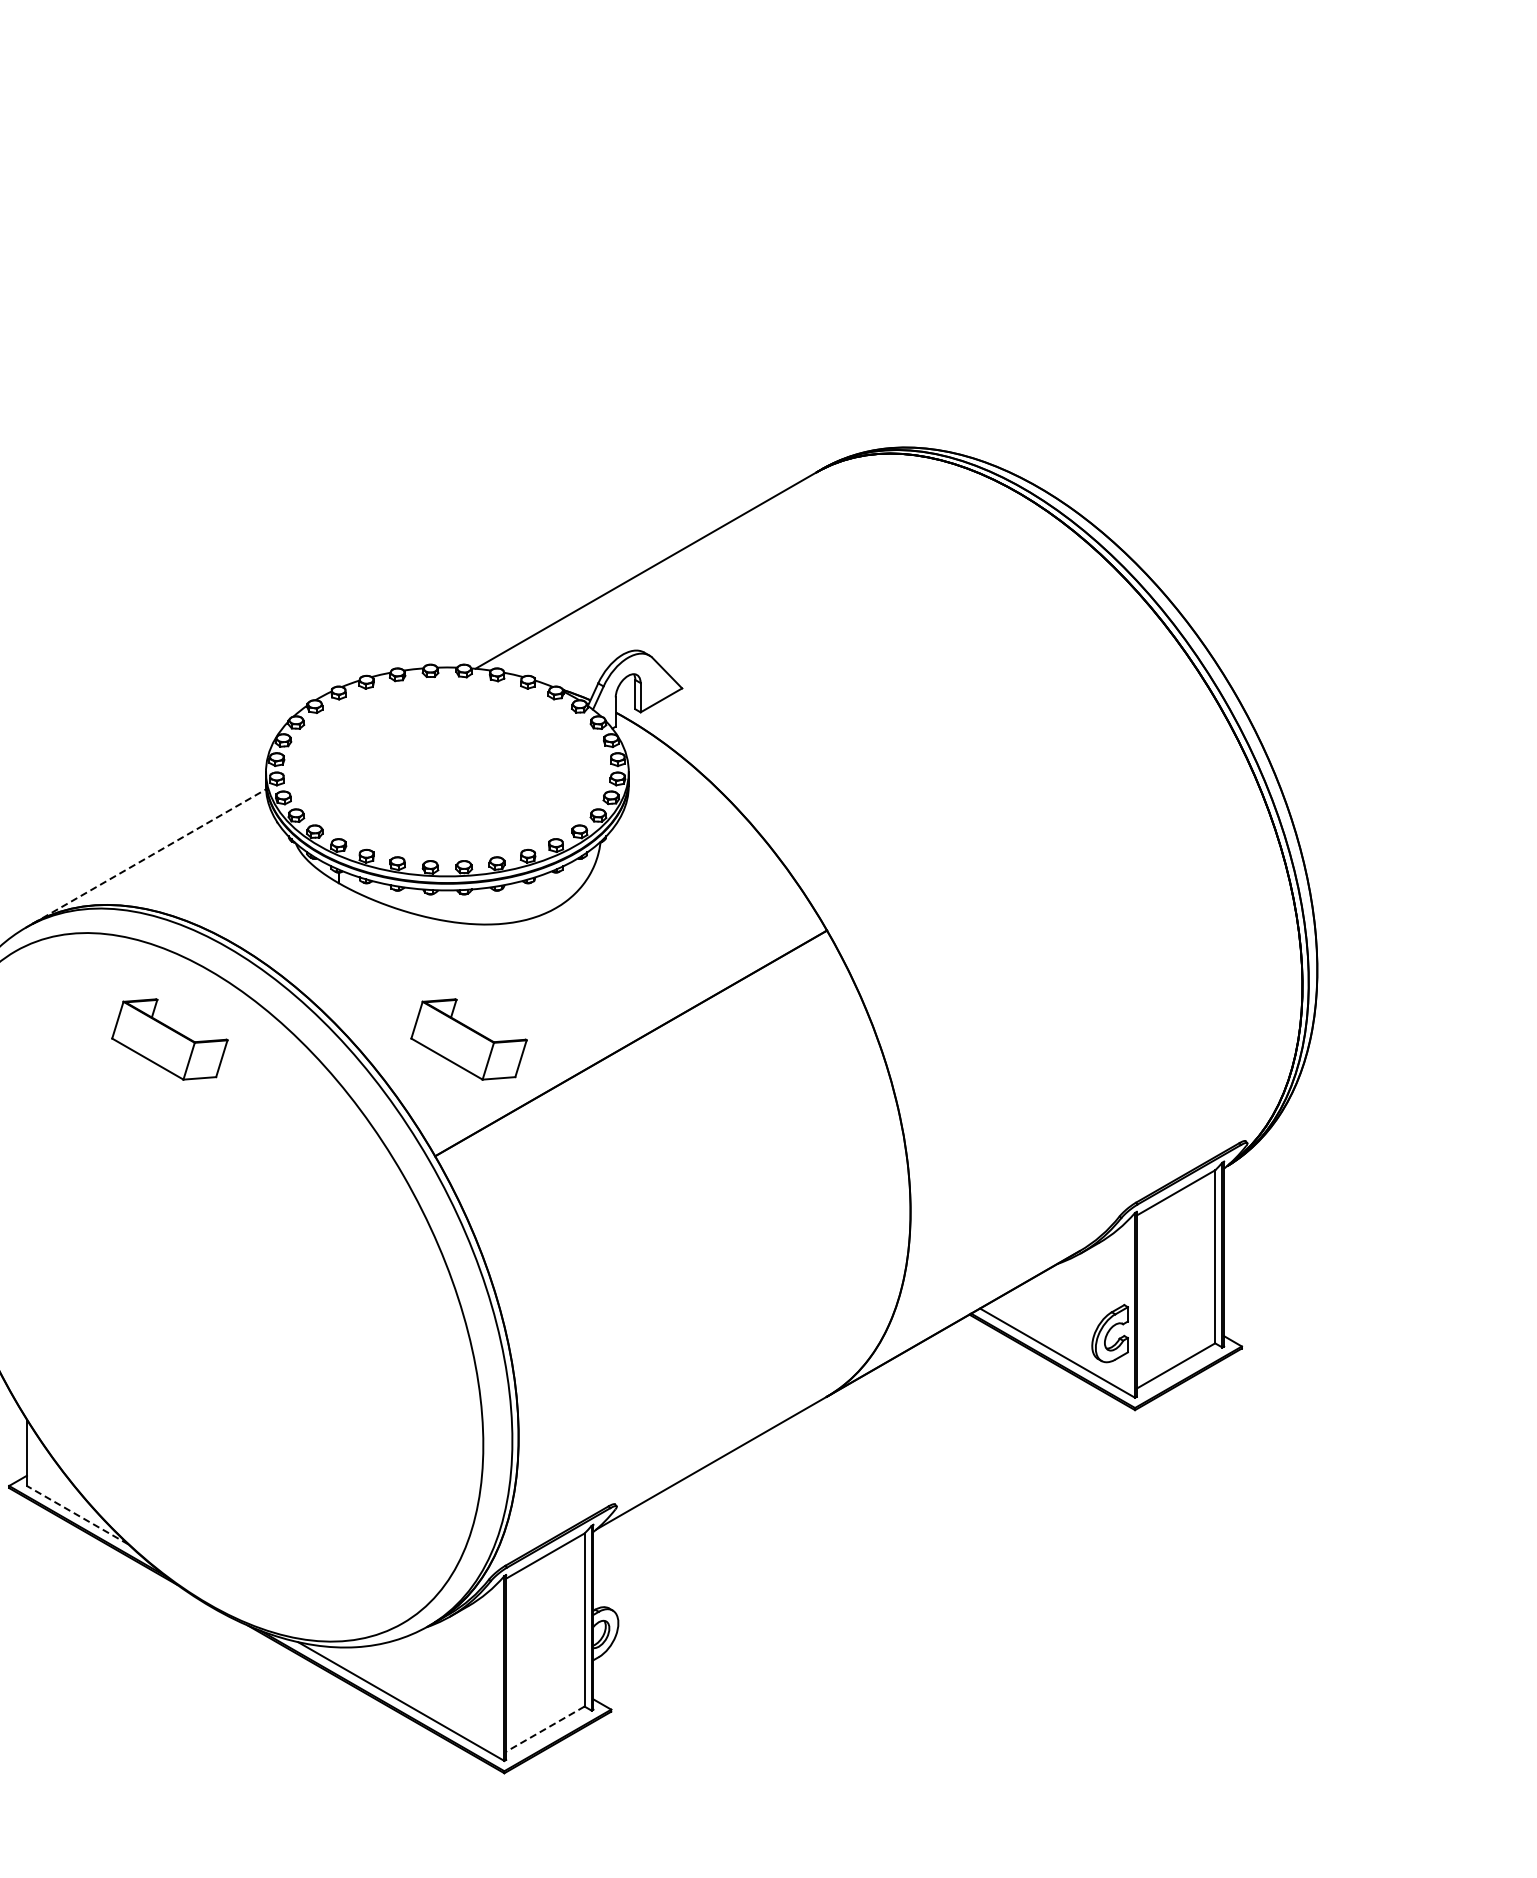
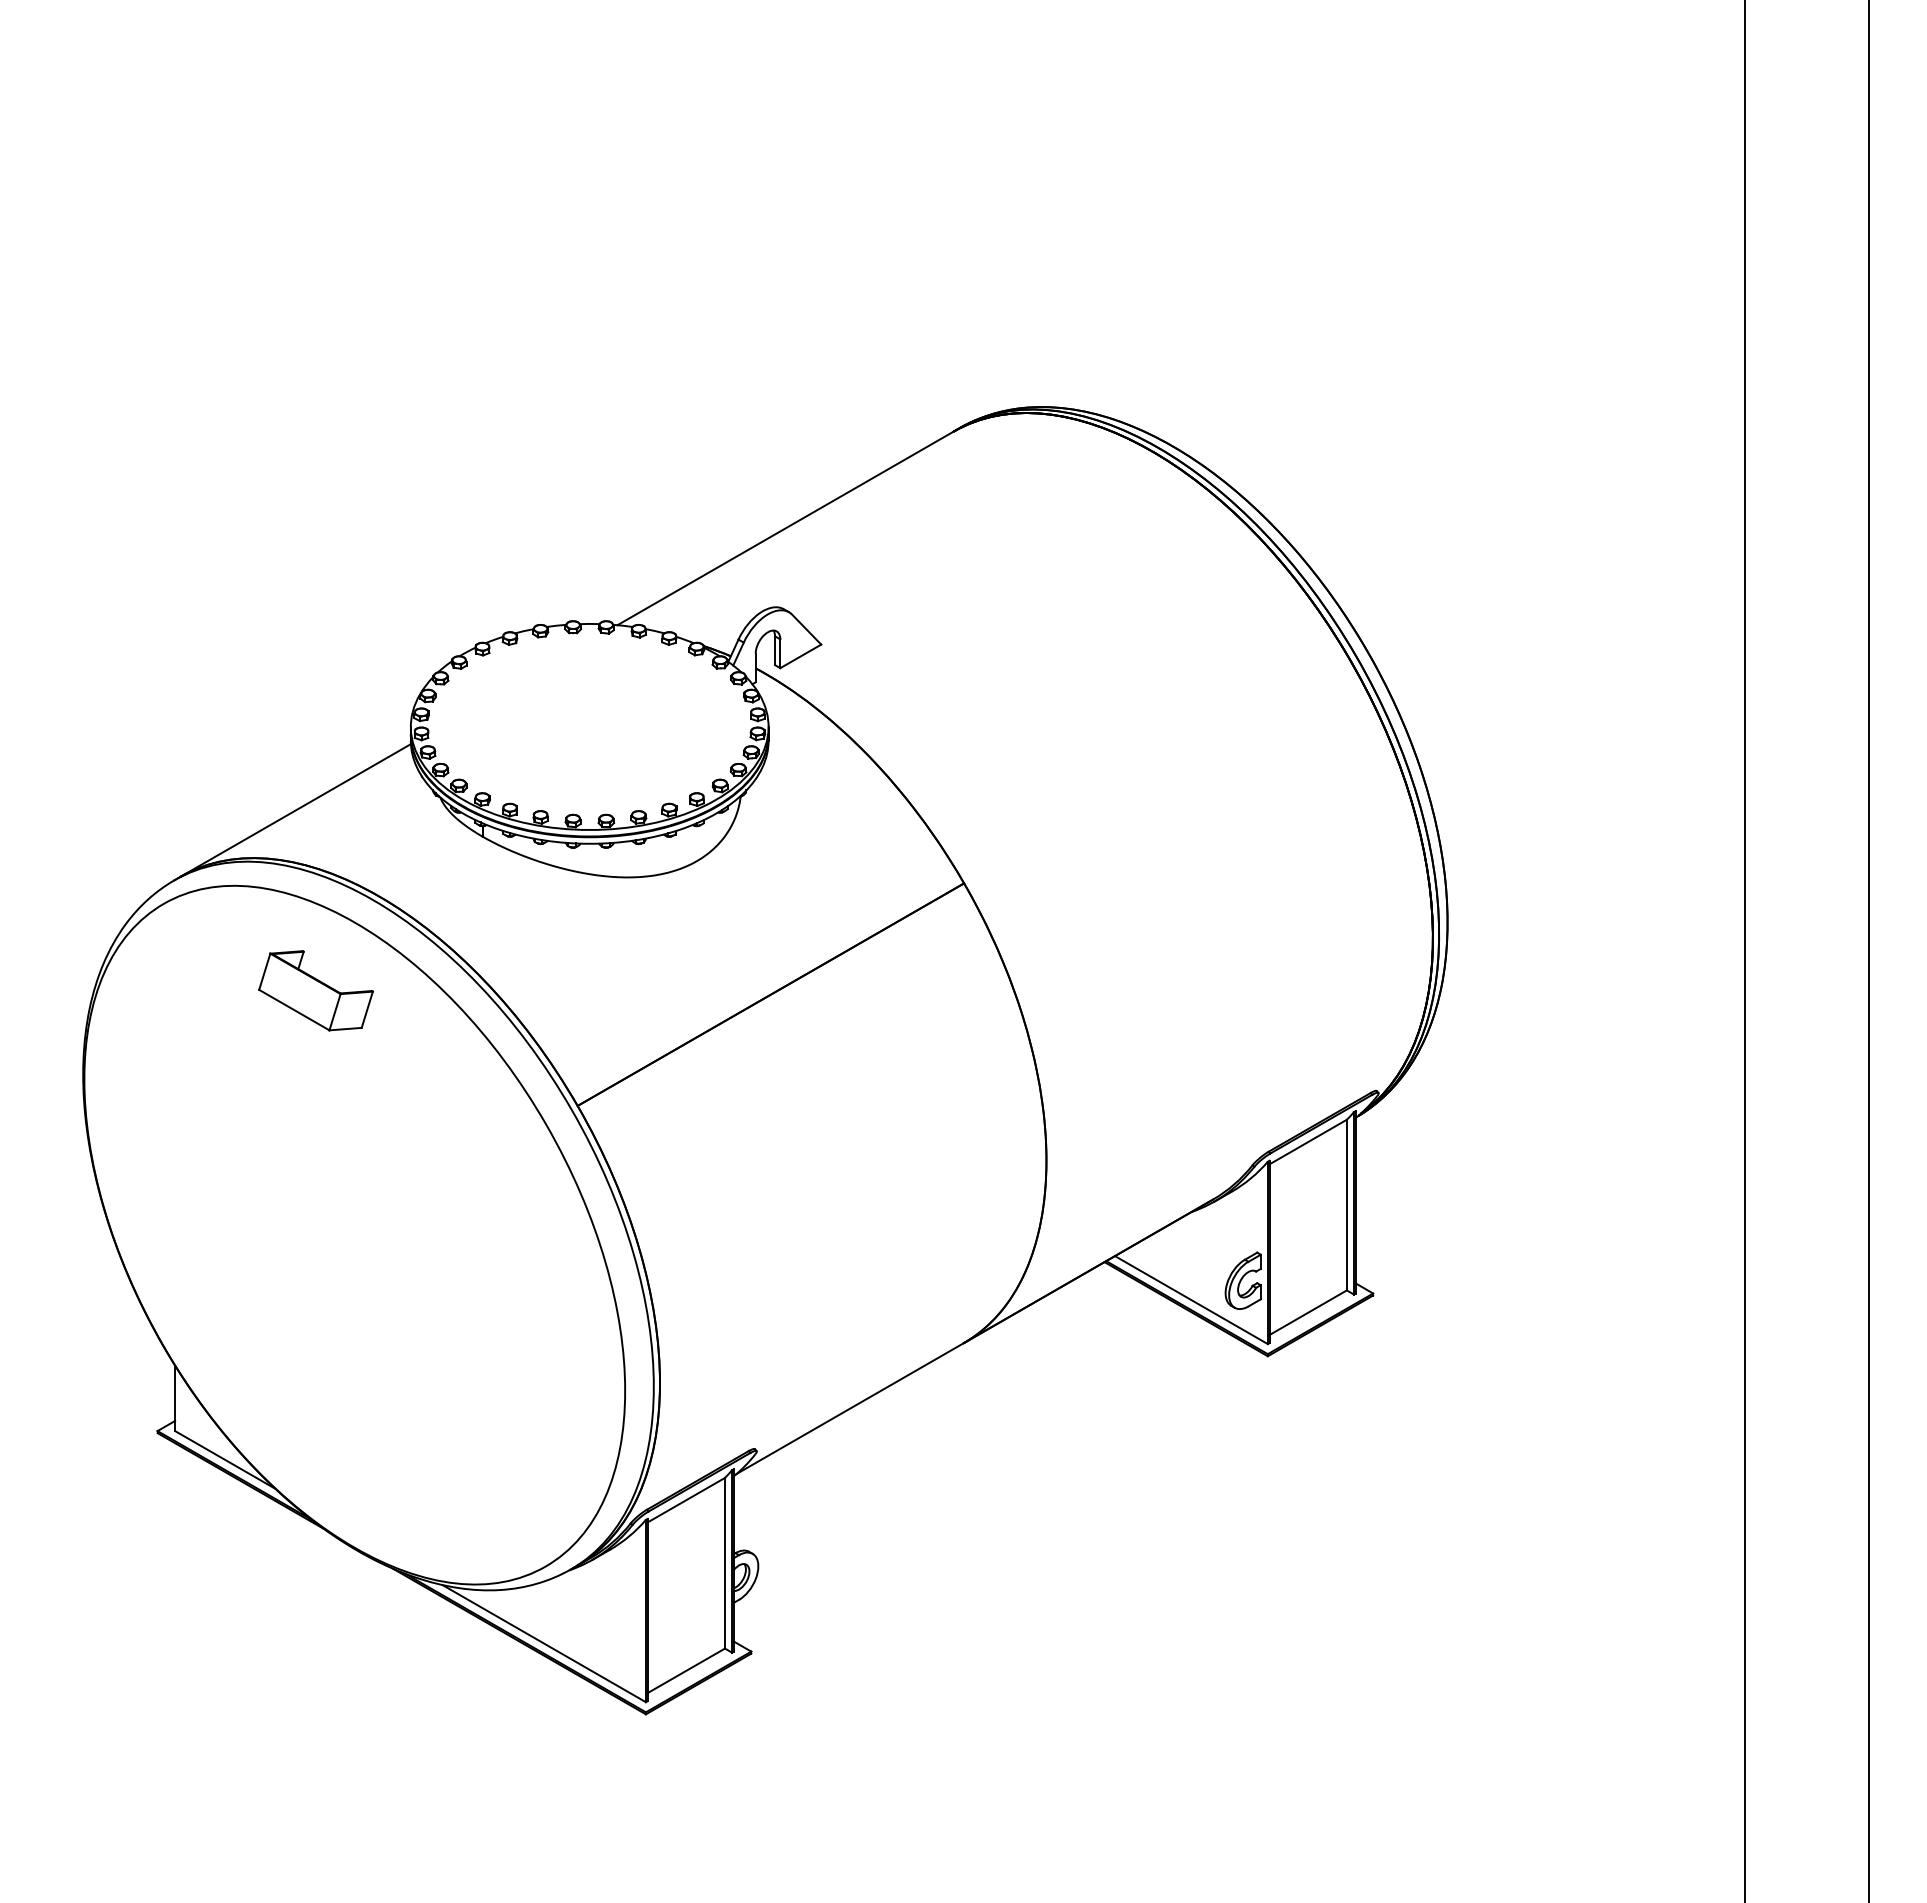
line: (149, 856) -> (295, 810), dashed -> solid
part: (468, 1039) -> (610, 990), removed
line: (78, 1514) -> (225, 1459), dashed -> solid
line: (545, 1728) -> (686, 1670), dashed -> solid

